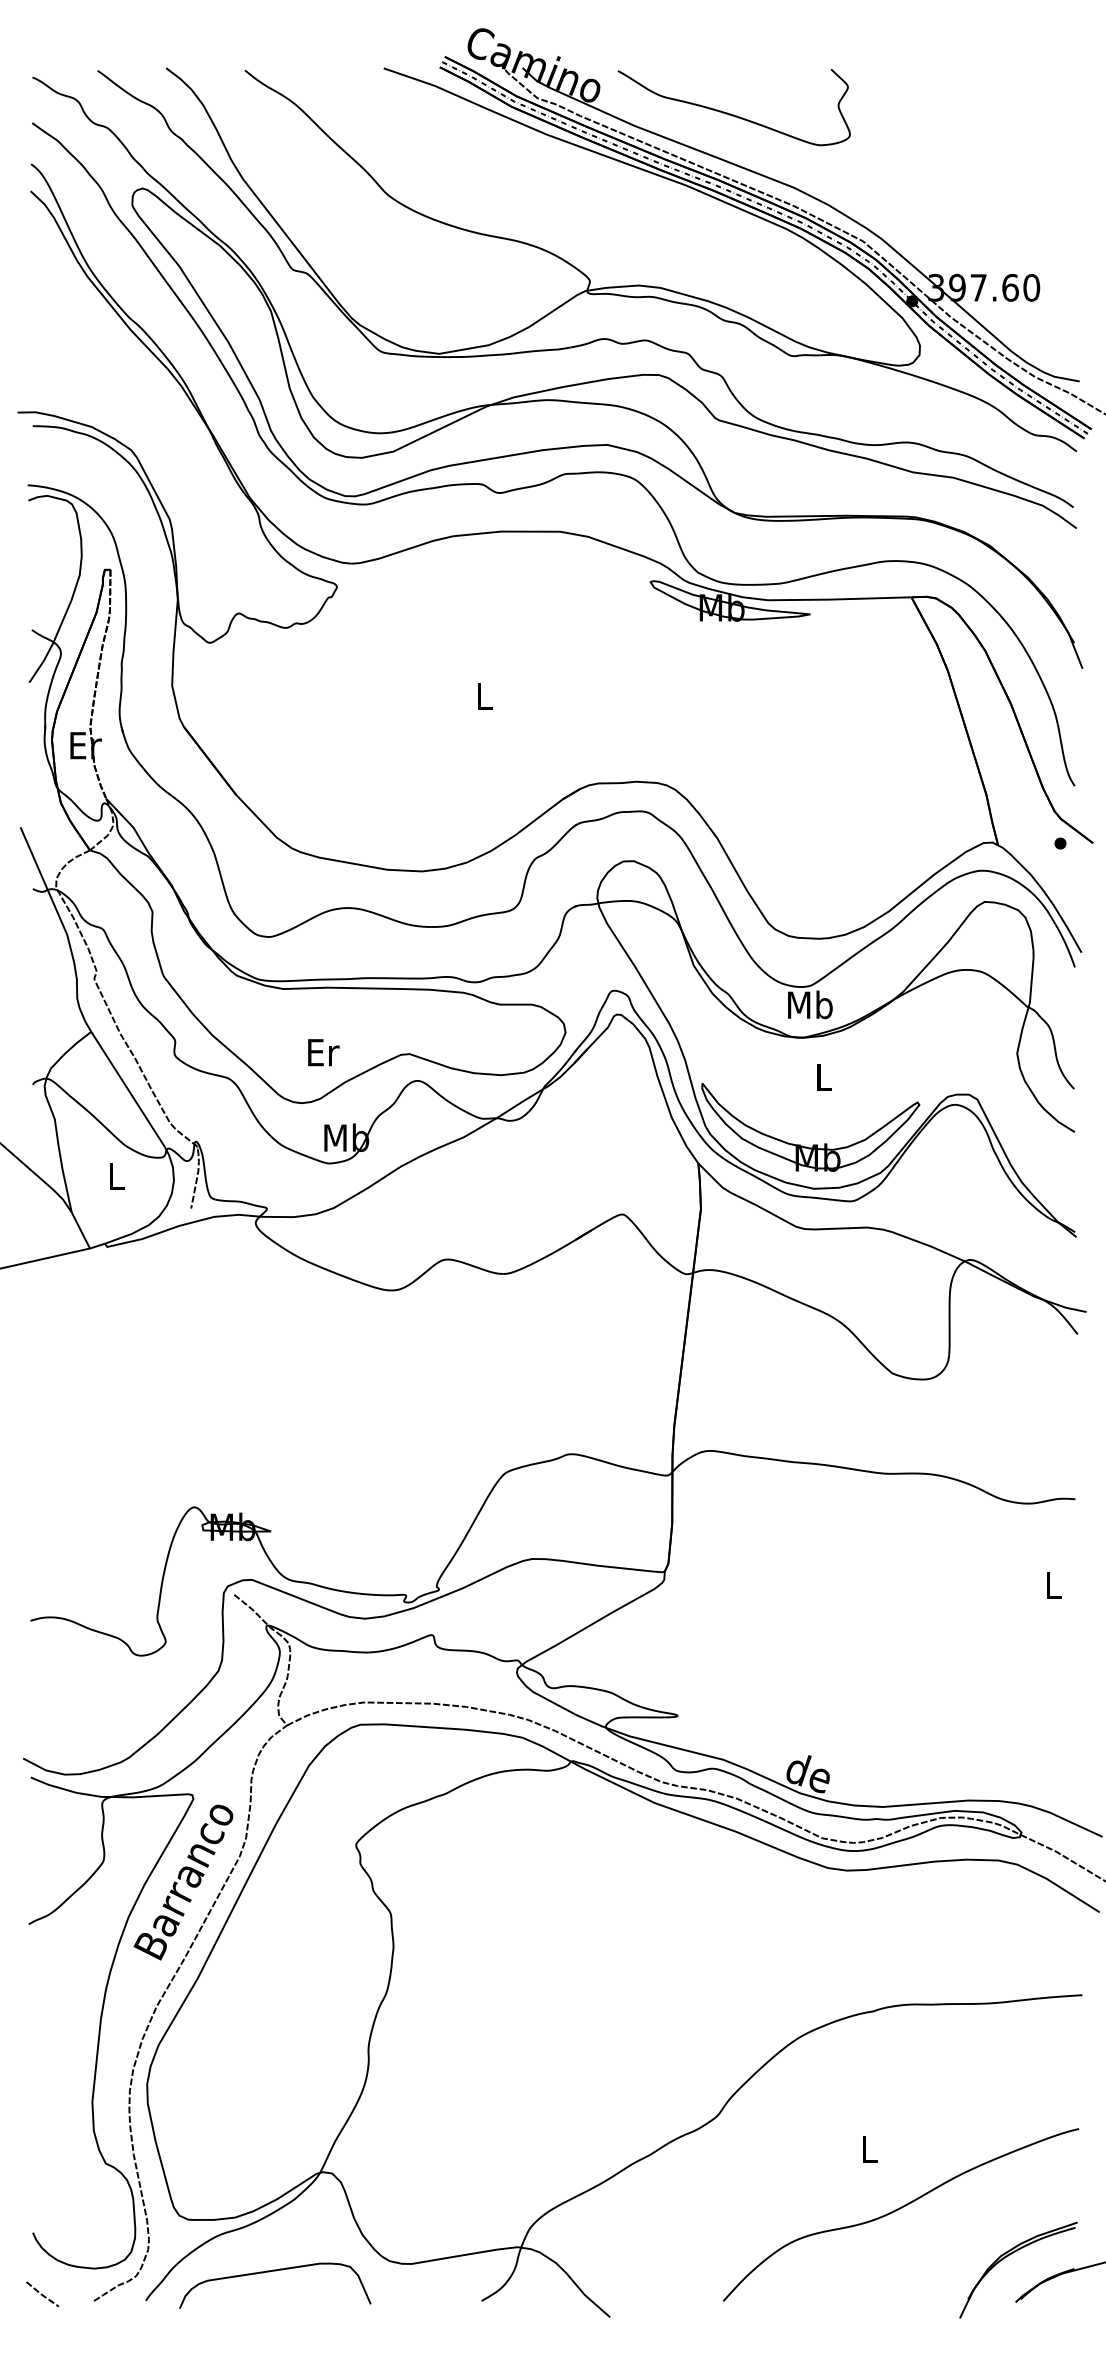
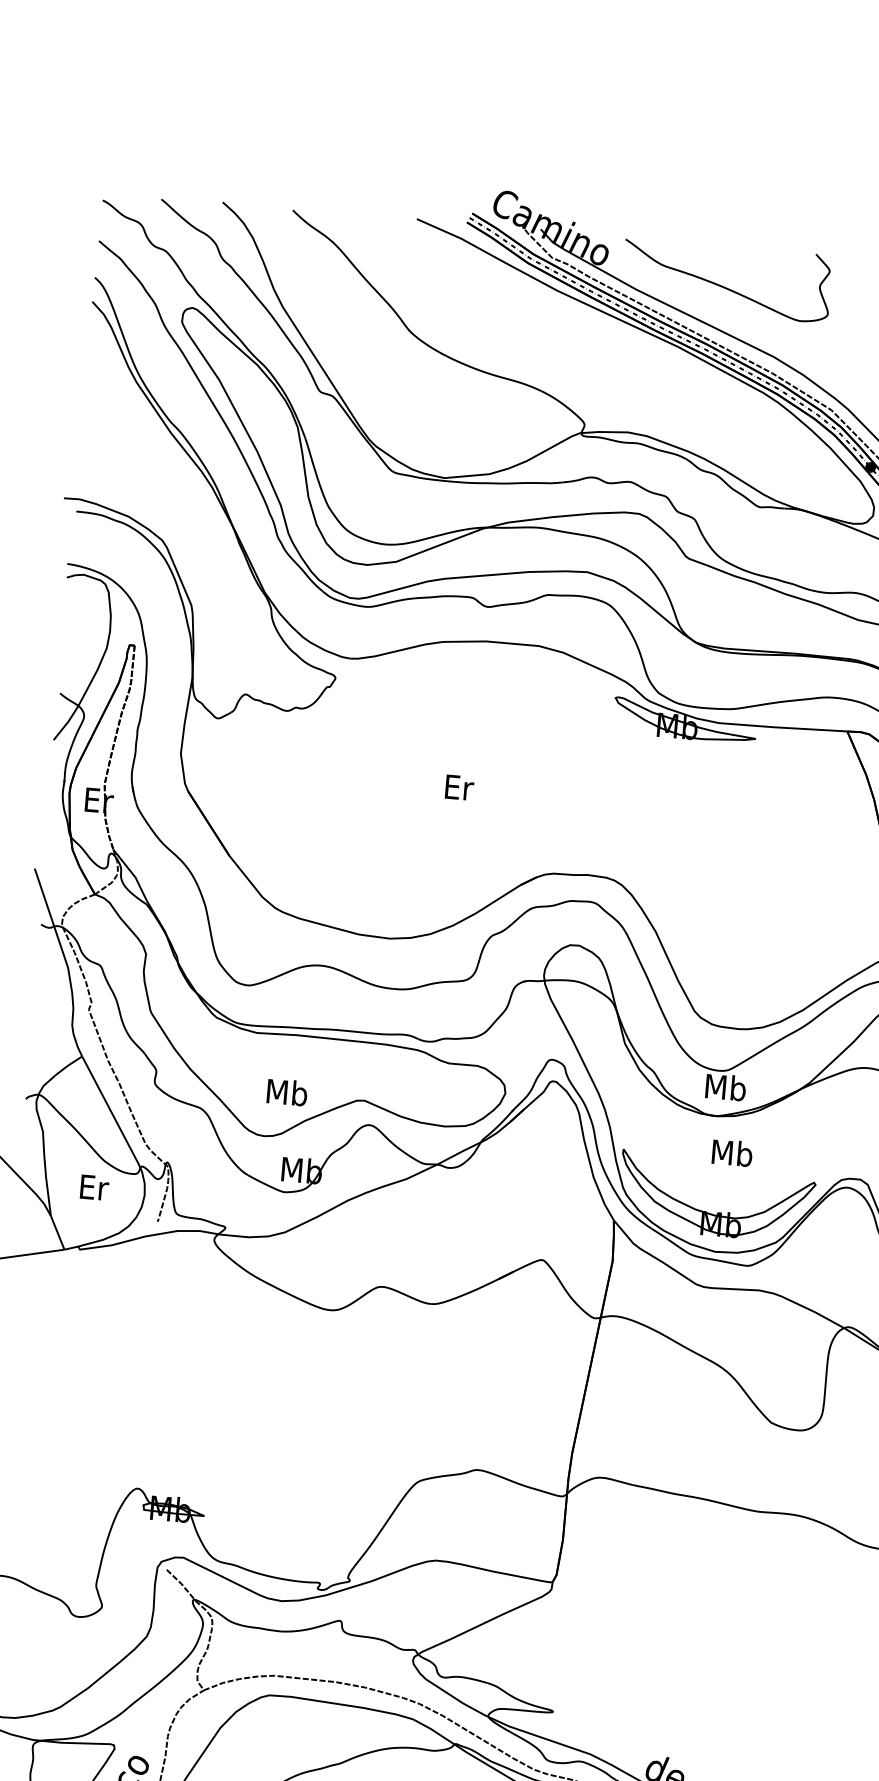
text: (485, 696) -> (459, 787), L -> Er
text: (322, 1052) -> (286, 1092), Er -> Mb
text: (823, 1077) -> (732, 1153), L -> Mb
text: (117, 1176) -> (94, 1187), L -> Er

